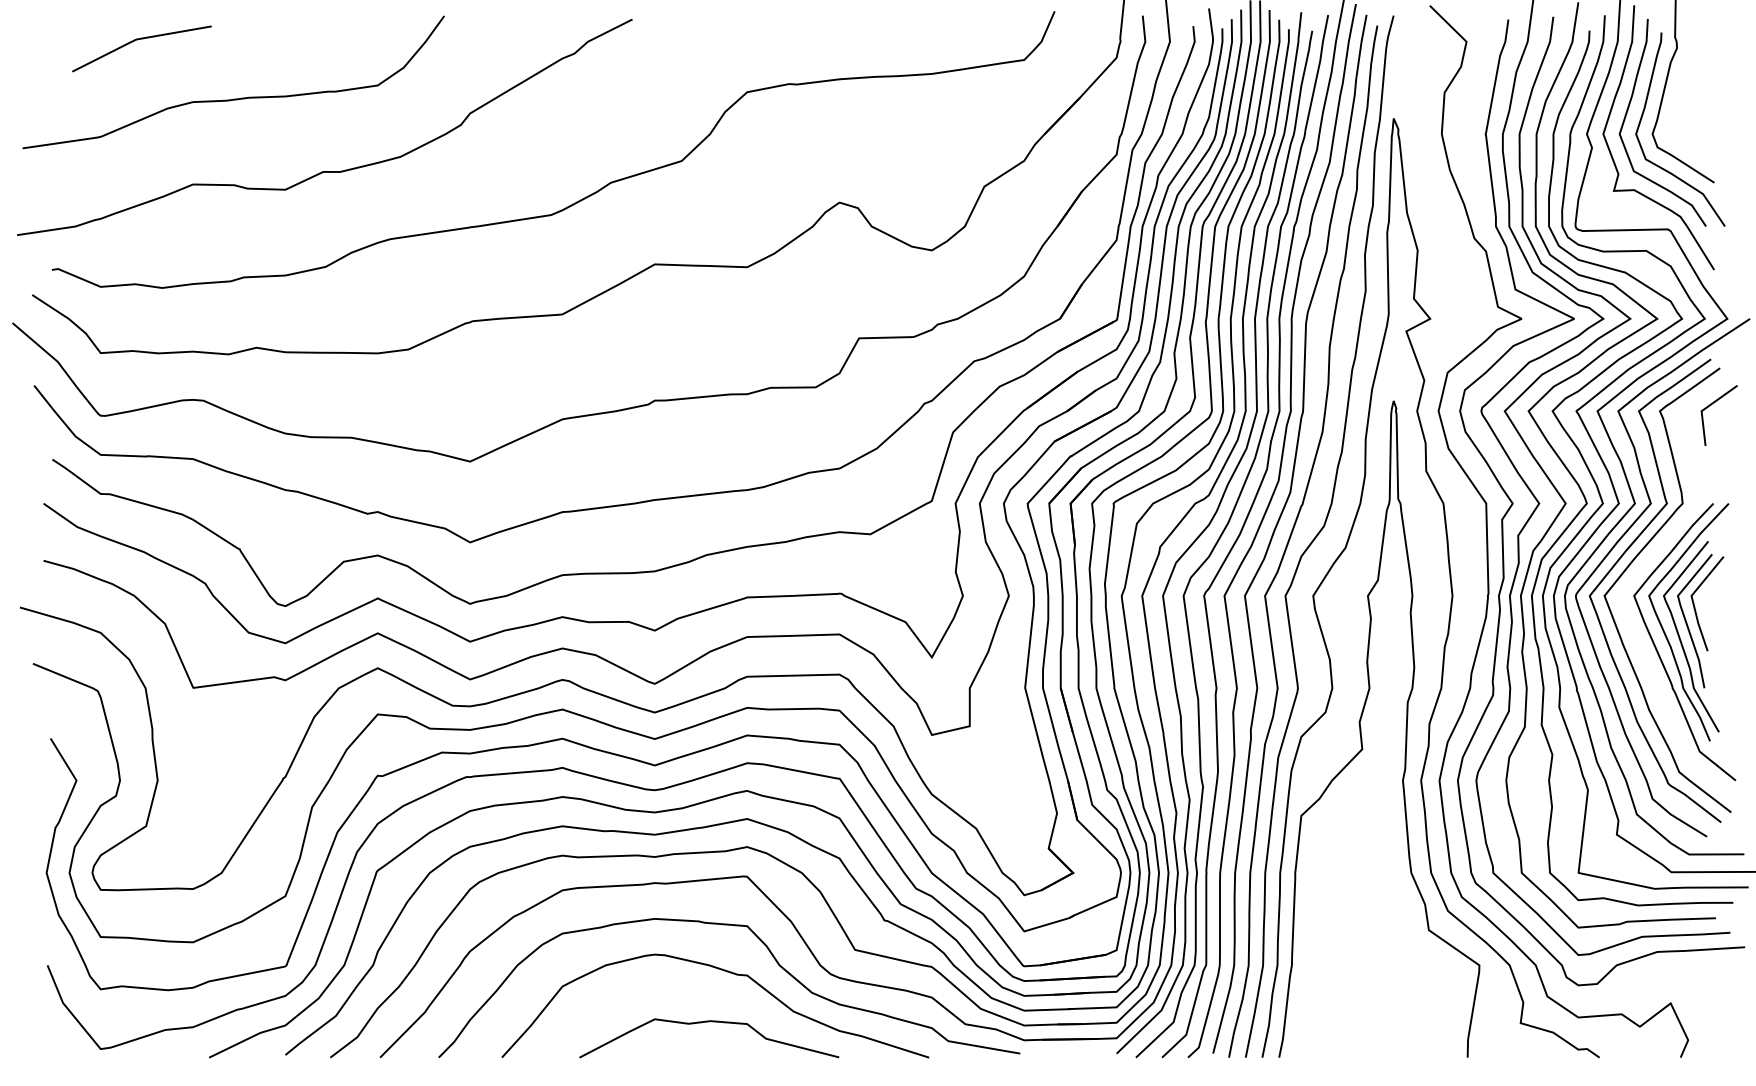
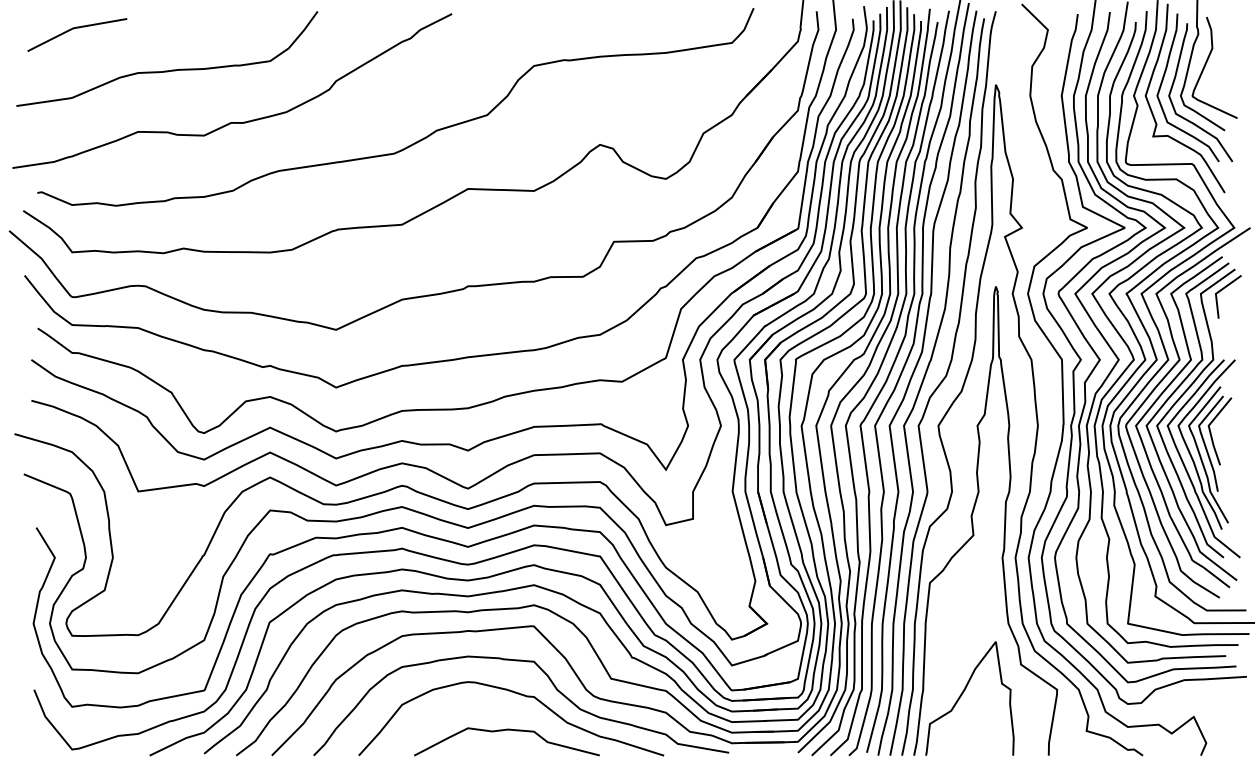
curve: (138, 40) -> (74, 29), moved
curve: (1688, 89) -> (1206, 64), added
curve: (1652, 557) -> (1180, 398), added
curve: (1347, 971) -> (962, 694), added

